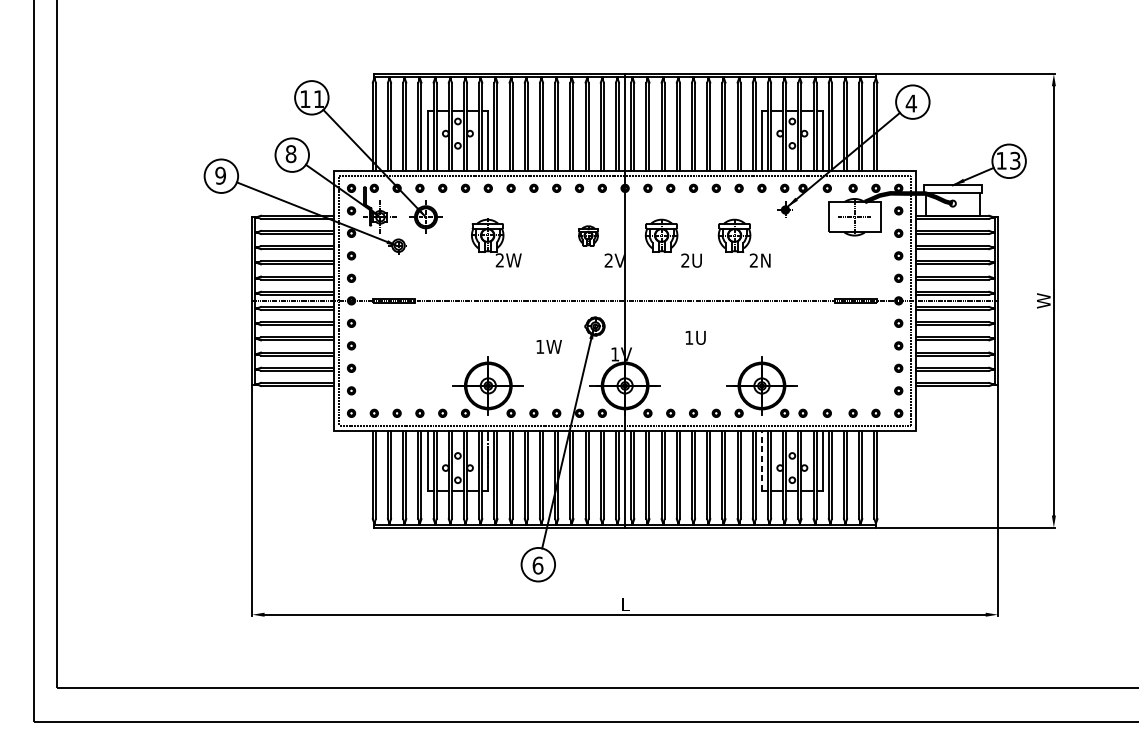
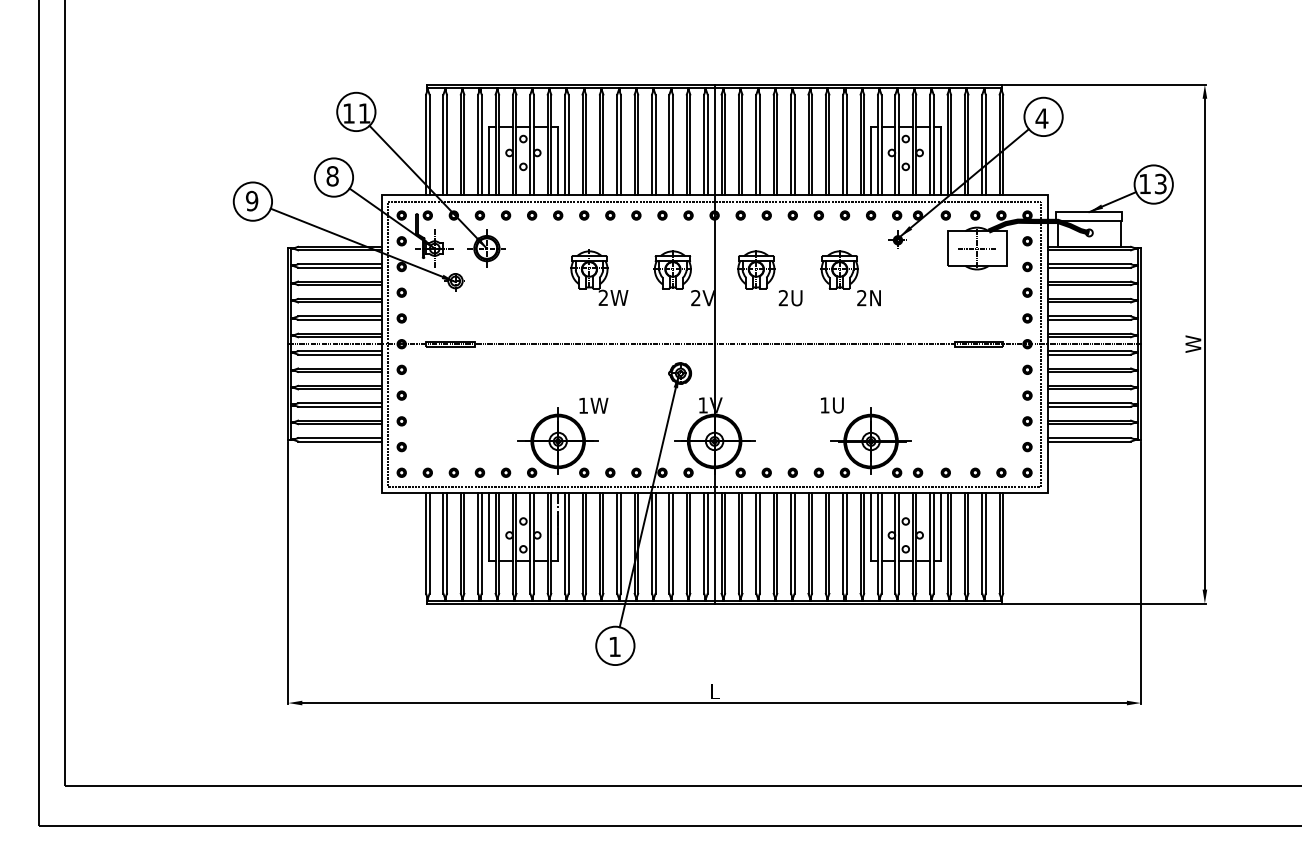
part: (588, 235) -> (672, 269), size x1.67
part: (496, 242) -> (599, 277), moved
text: (695, 337) -> (832, 405), moved
text: (548, 346) -> (593, 405), moved
line: (762, 460) -> (871, 526), dashed -> solid
text: (538, 565) -> (615, 646), 6 -> 1

